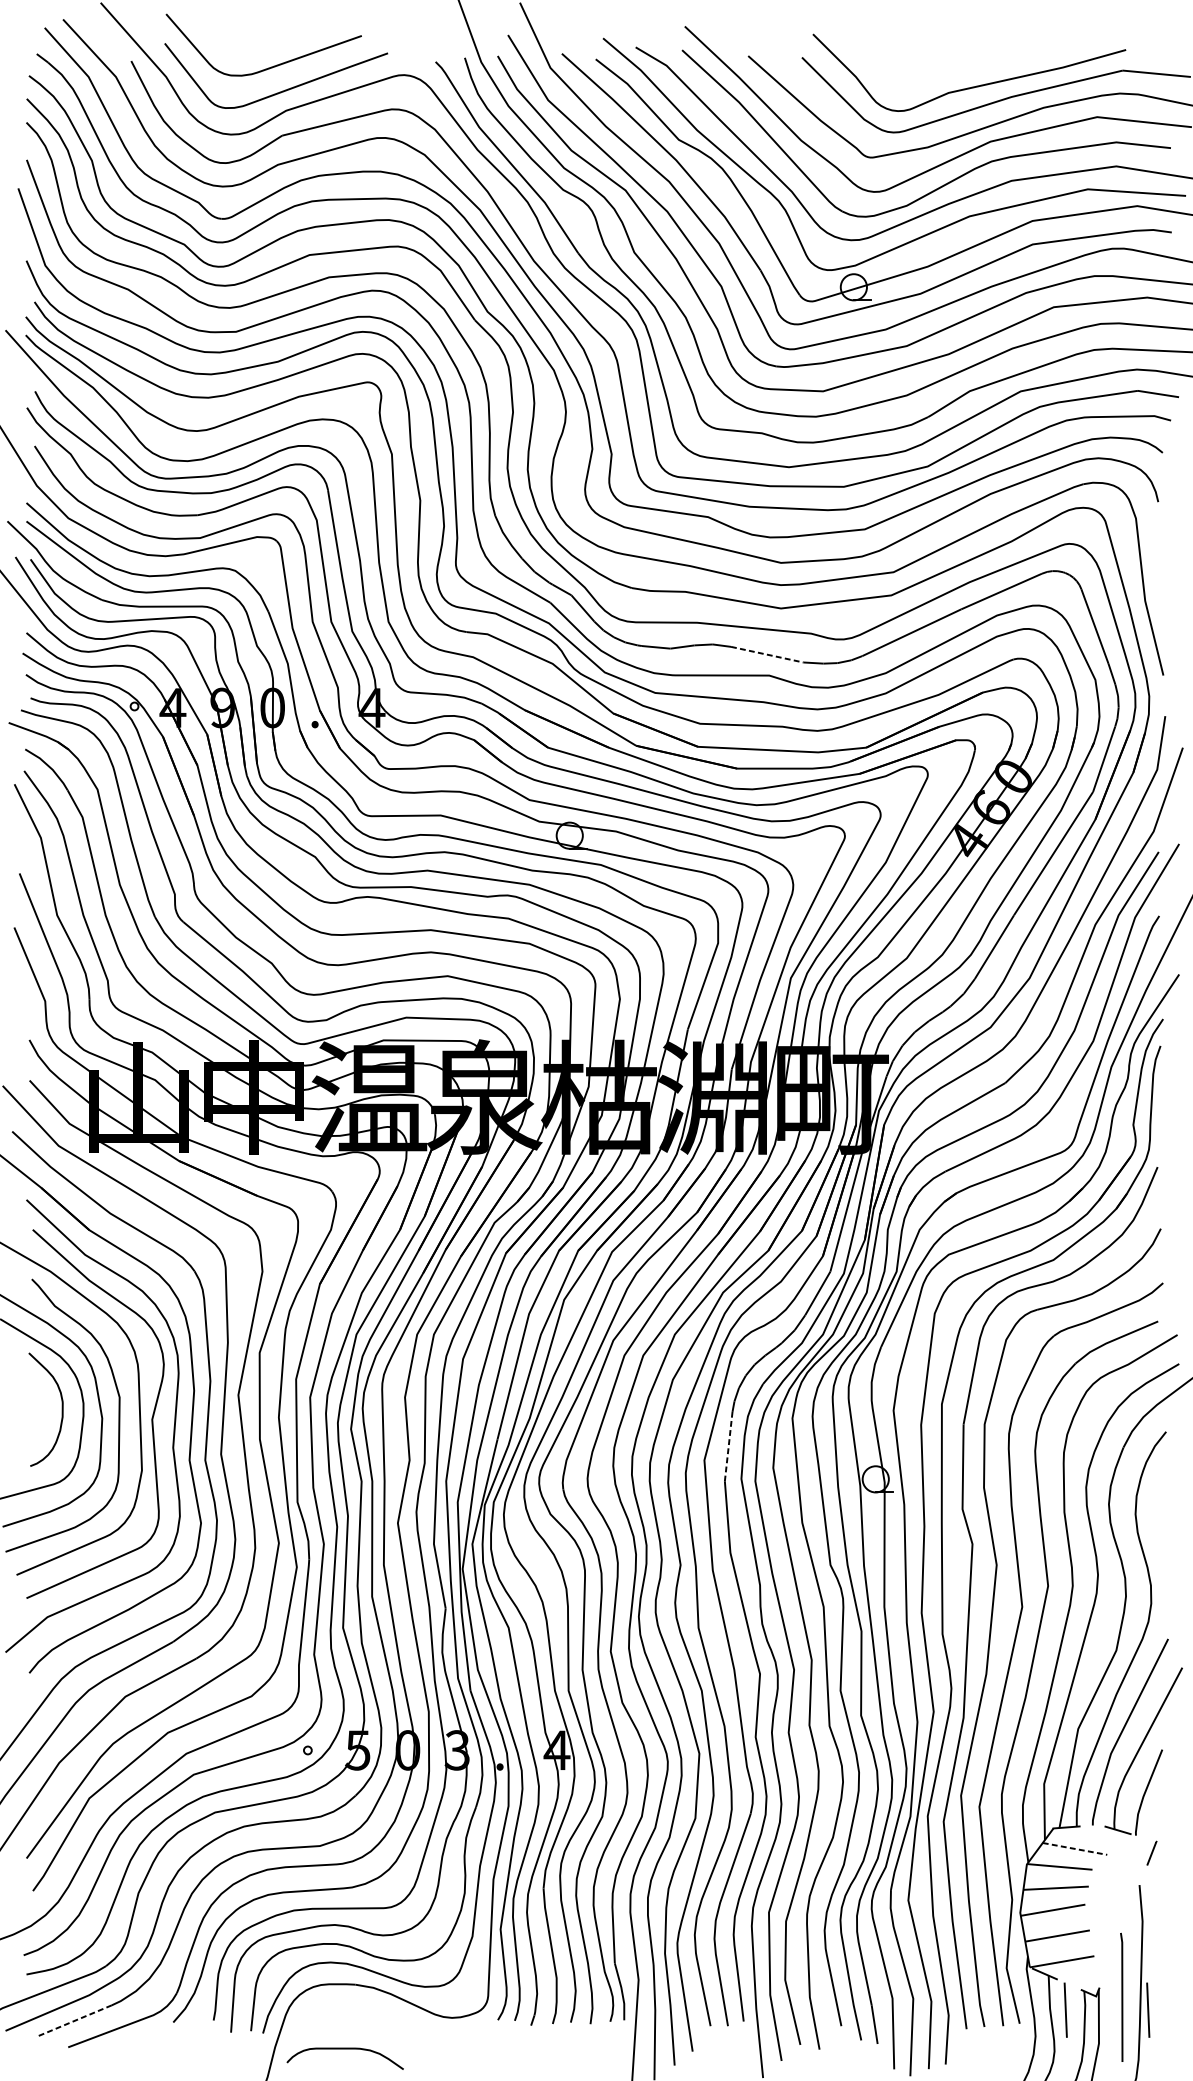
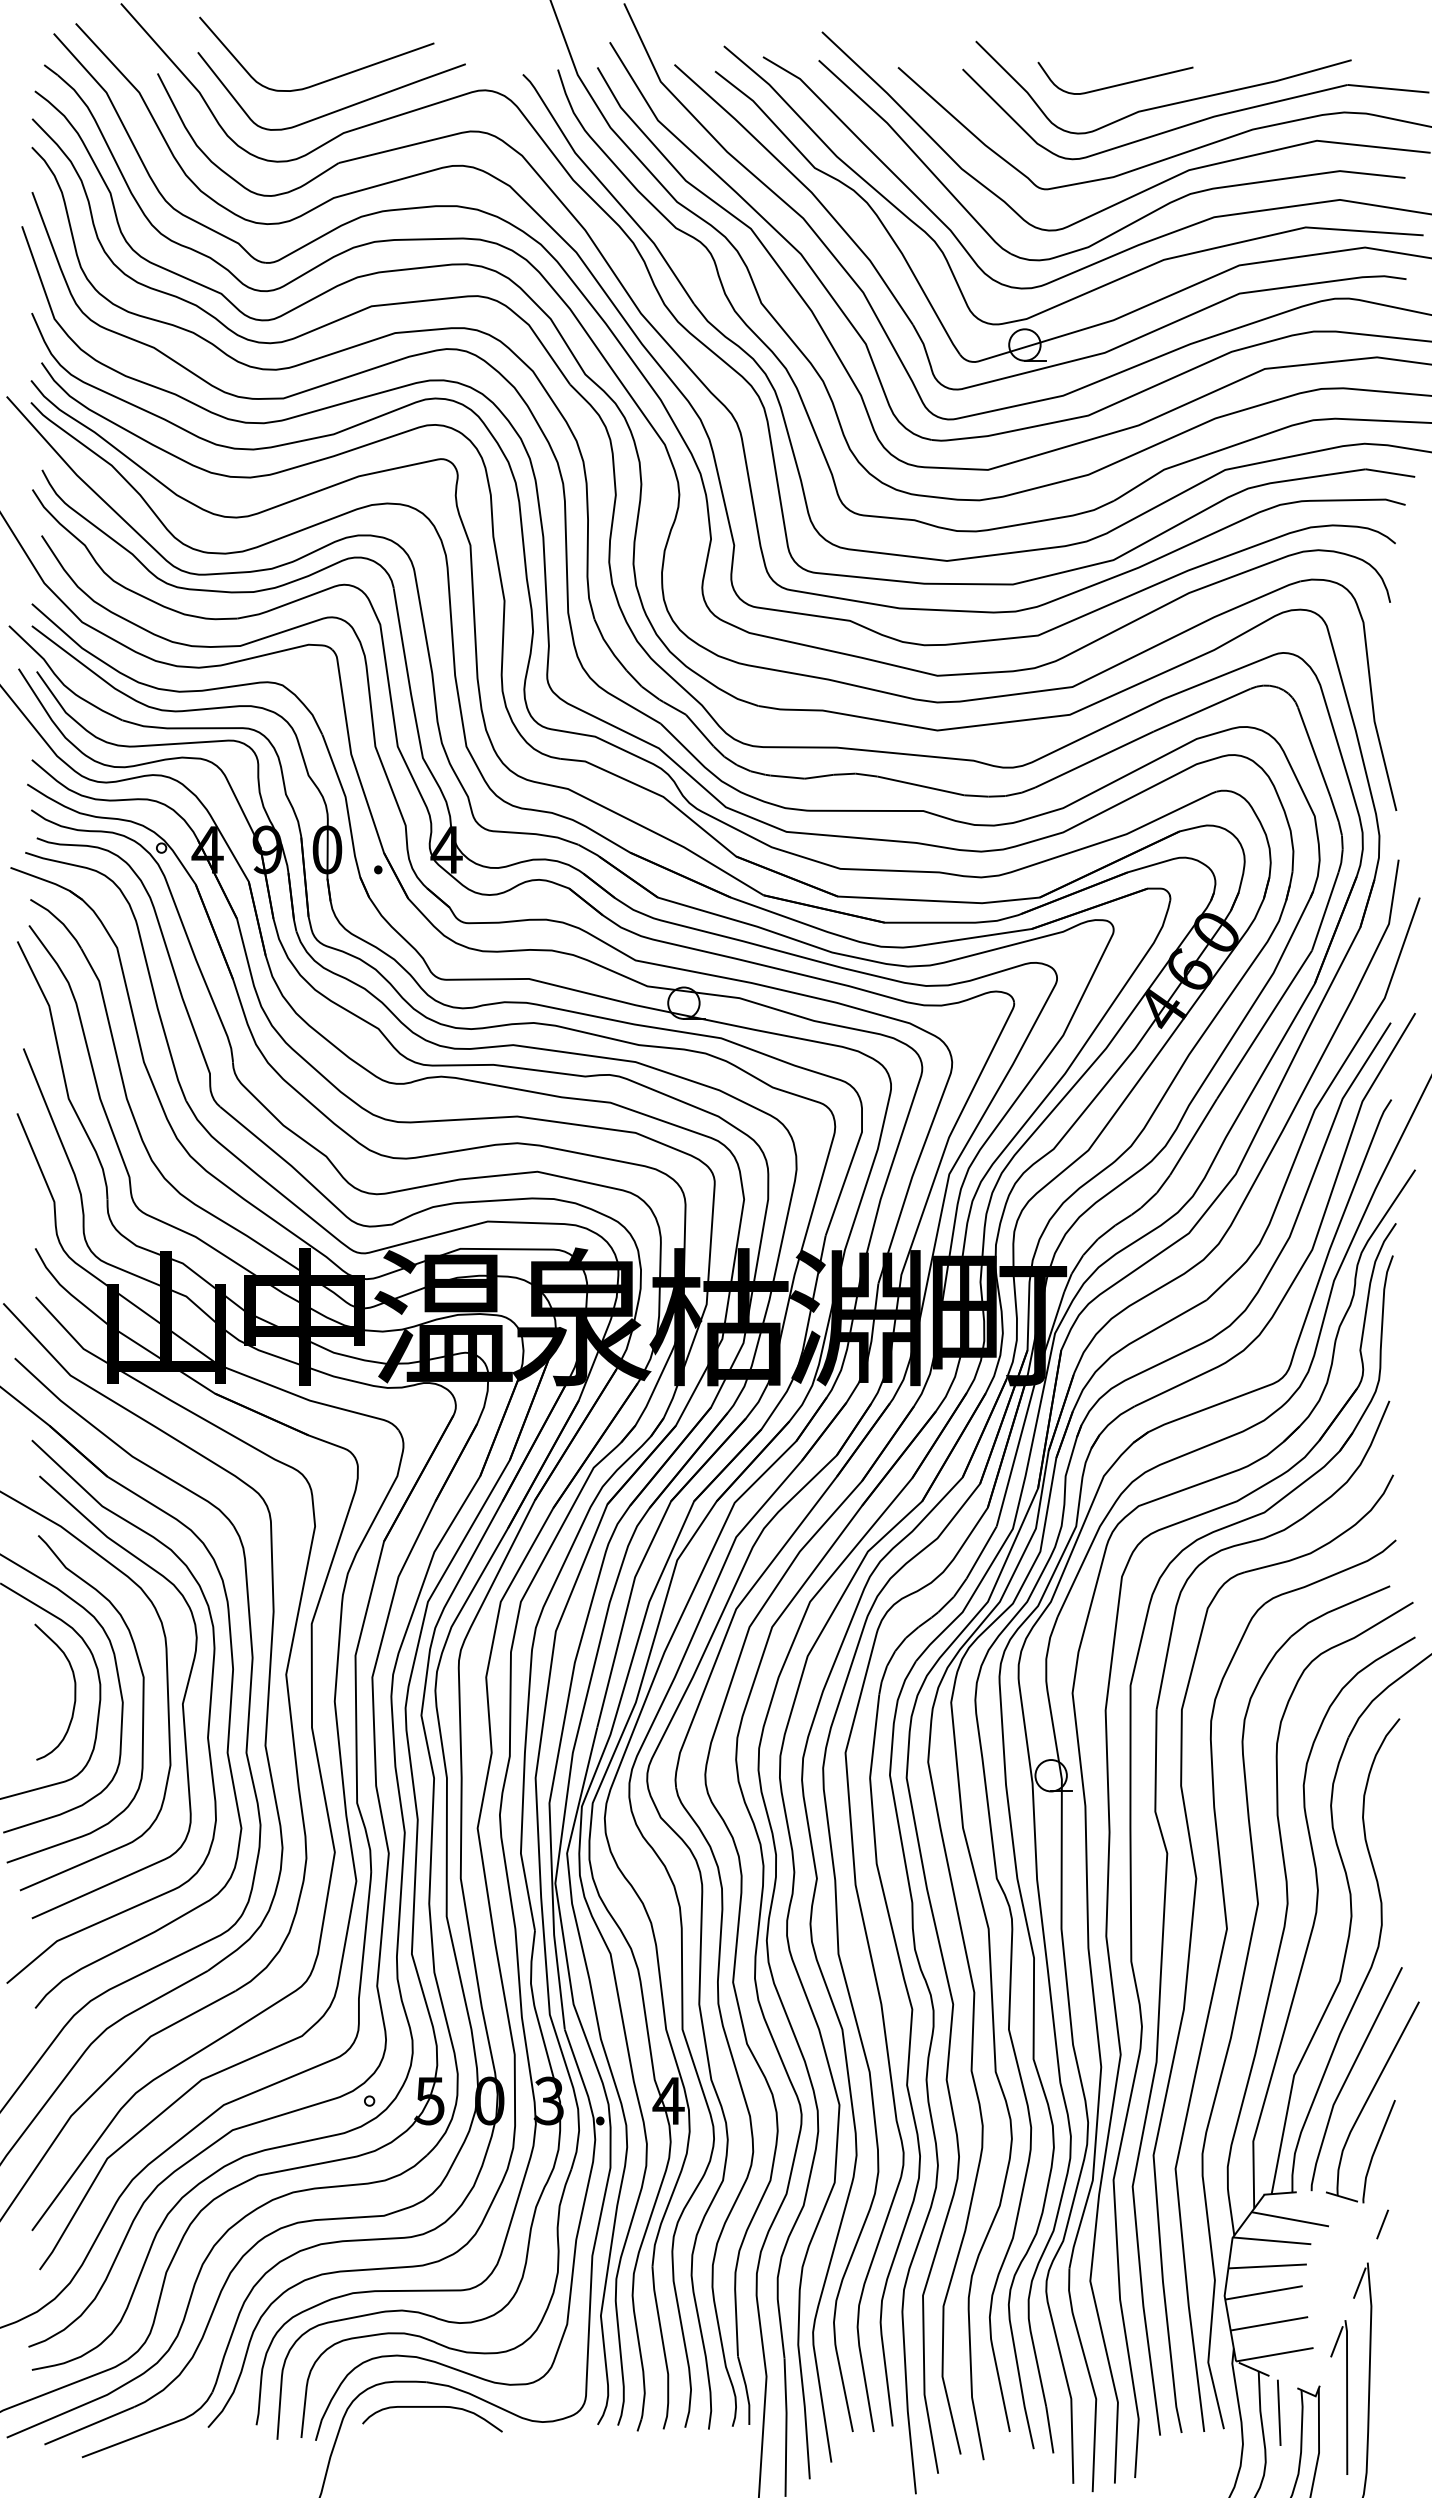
curve: (930, 70) -> (1116, 84), added
line: (767, 655) -> (921, 786), dashed -> solid
line: (728, 1446) -> (874, 1736), dashed -> solid
line: (1075, 1849) -> (1290, 2219), dashed -> solid
line: (1132, 1901) -> (1359, 2282), added
line: (1113, 1950) -> (1336, 2341), added
line: (1148, 2009) -> (1378, 2412), removed
line: (74, 2020) -> (89, 2425), dashed -> solid
curve: (345, 2049) -> (432, 2407), moved

